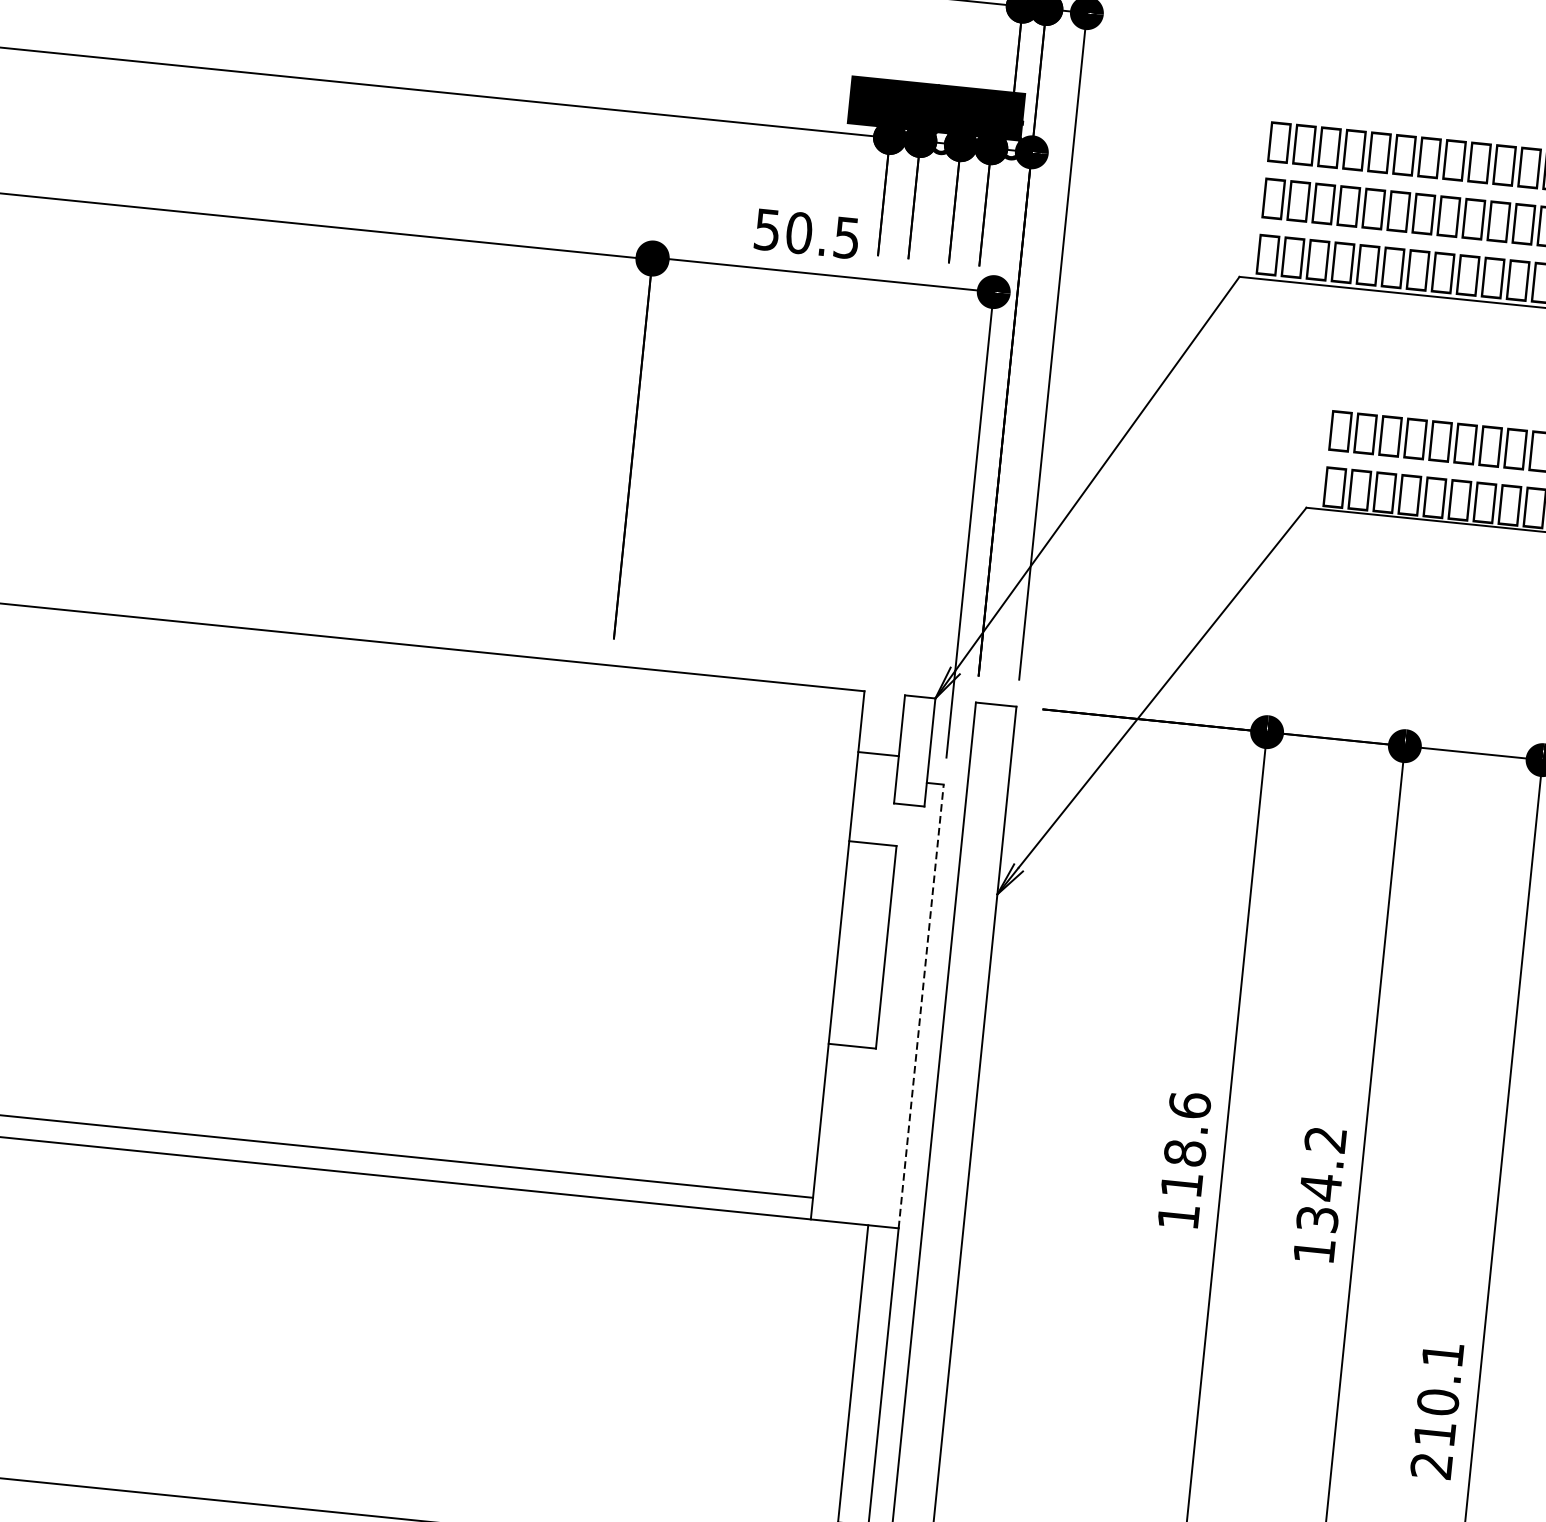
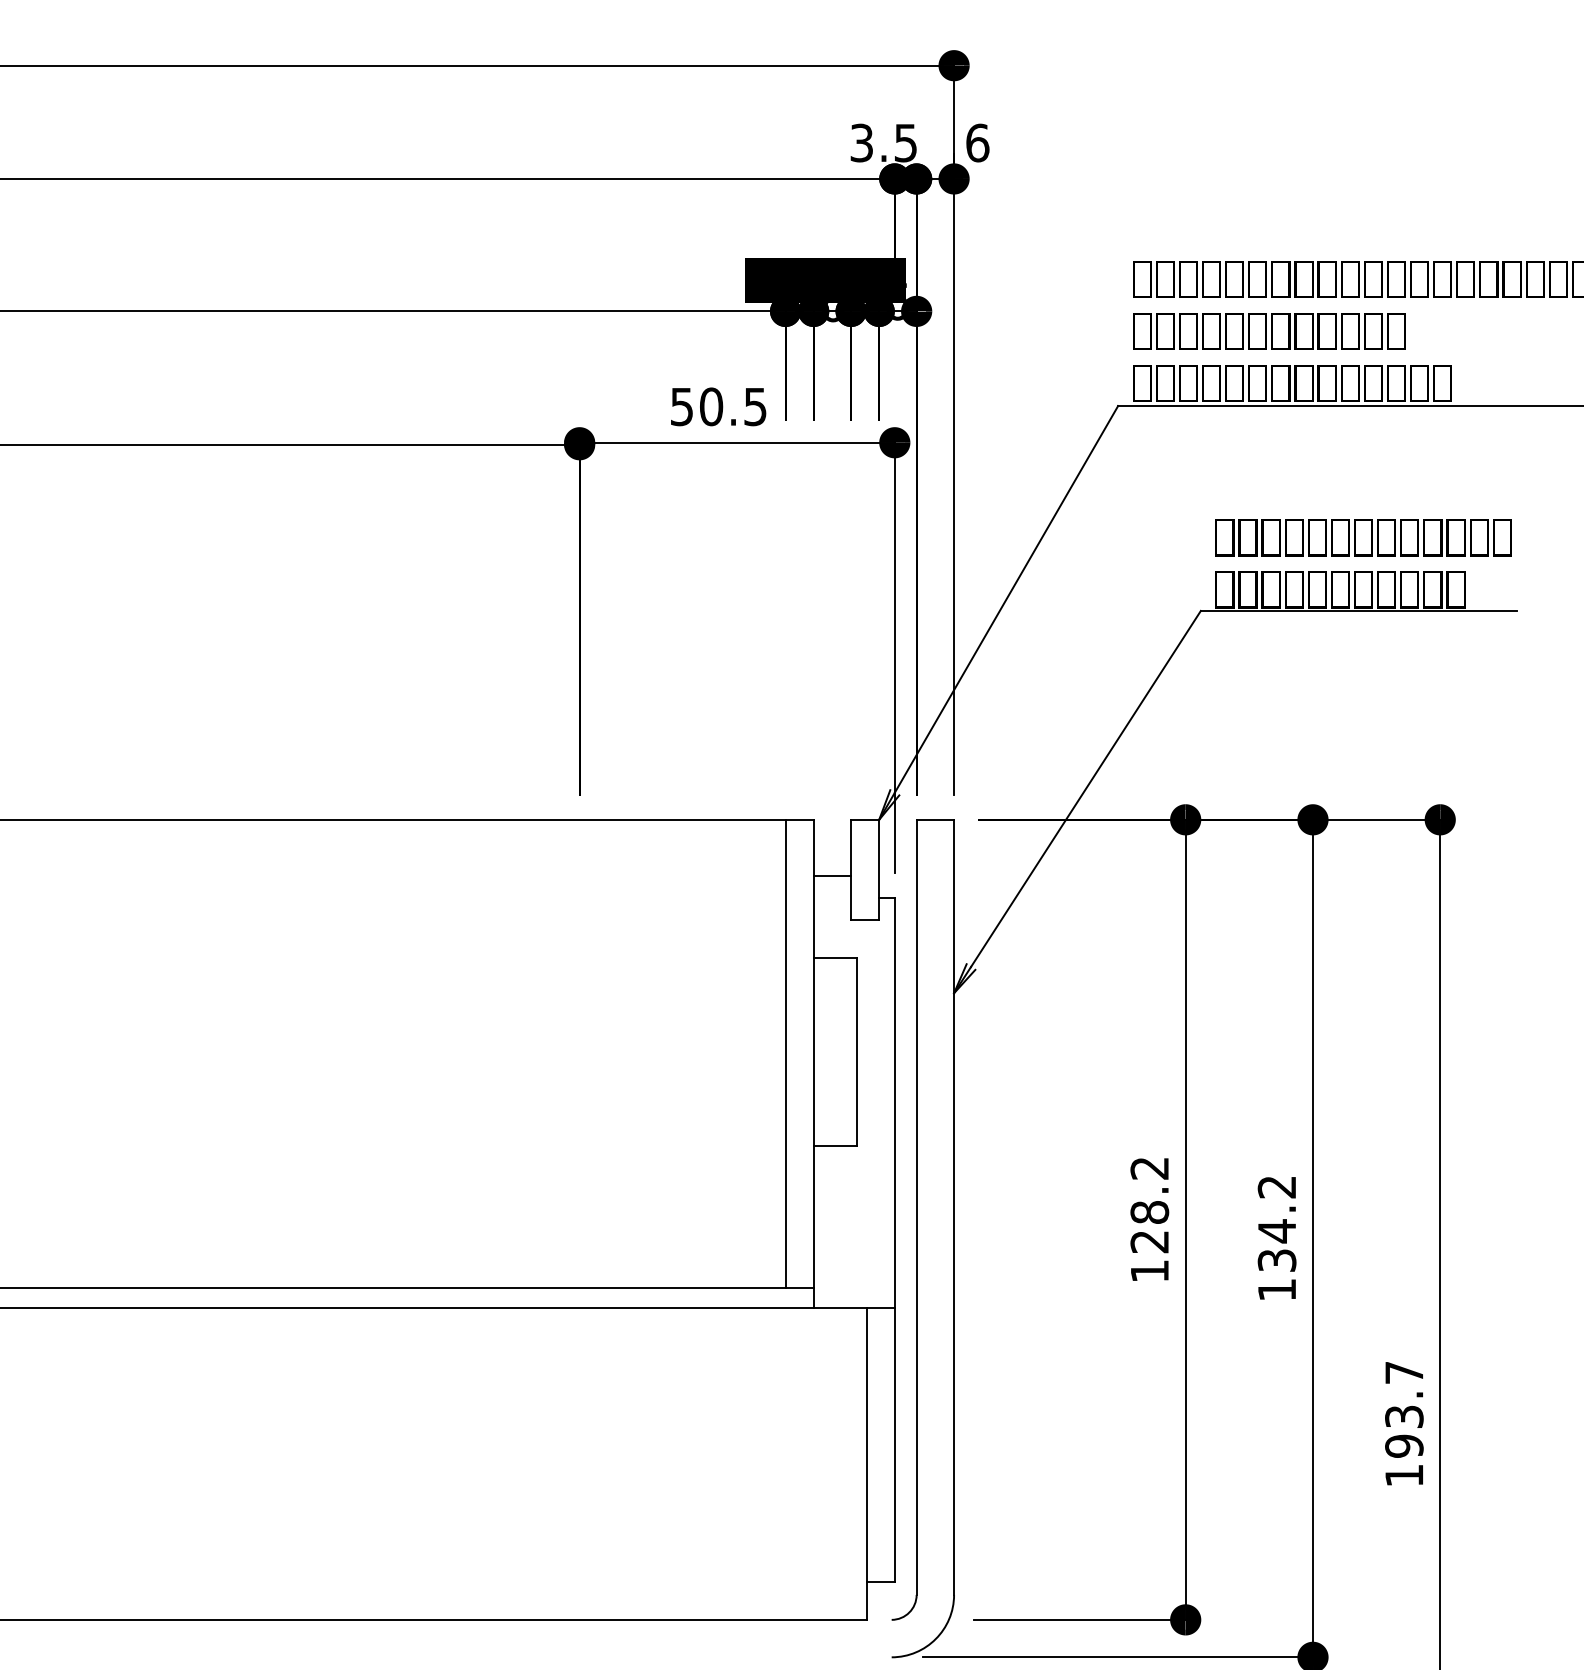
line: (808, 941) -> (785, 1053), added
line: (920, 1006) -> (894, 1102), dashed -> solid
text: (1185, 1144) -> (1149, 1204), 118.6 -> 128.2
text: (1437, 1410) -> (1404, 1424), 210.1 -> 193.7

